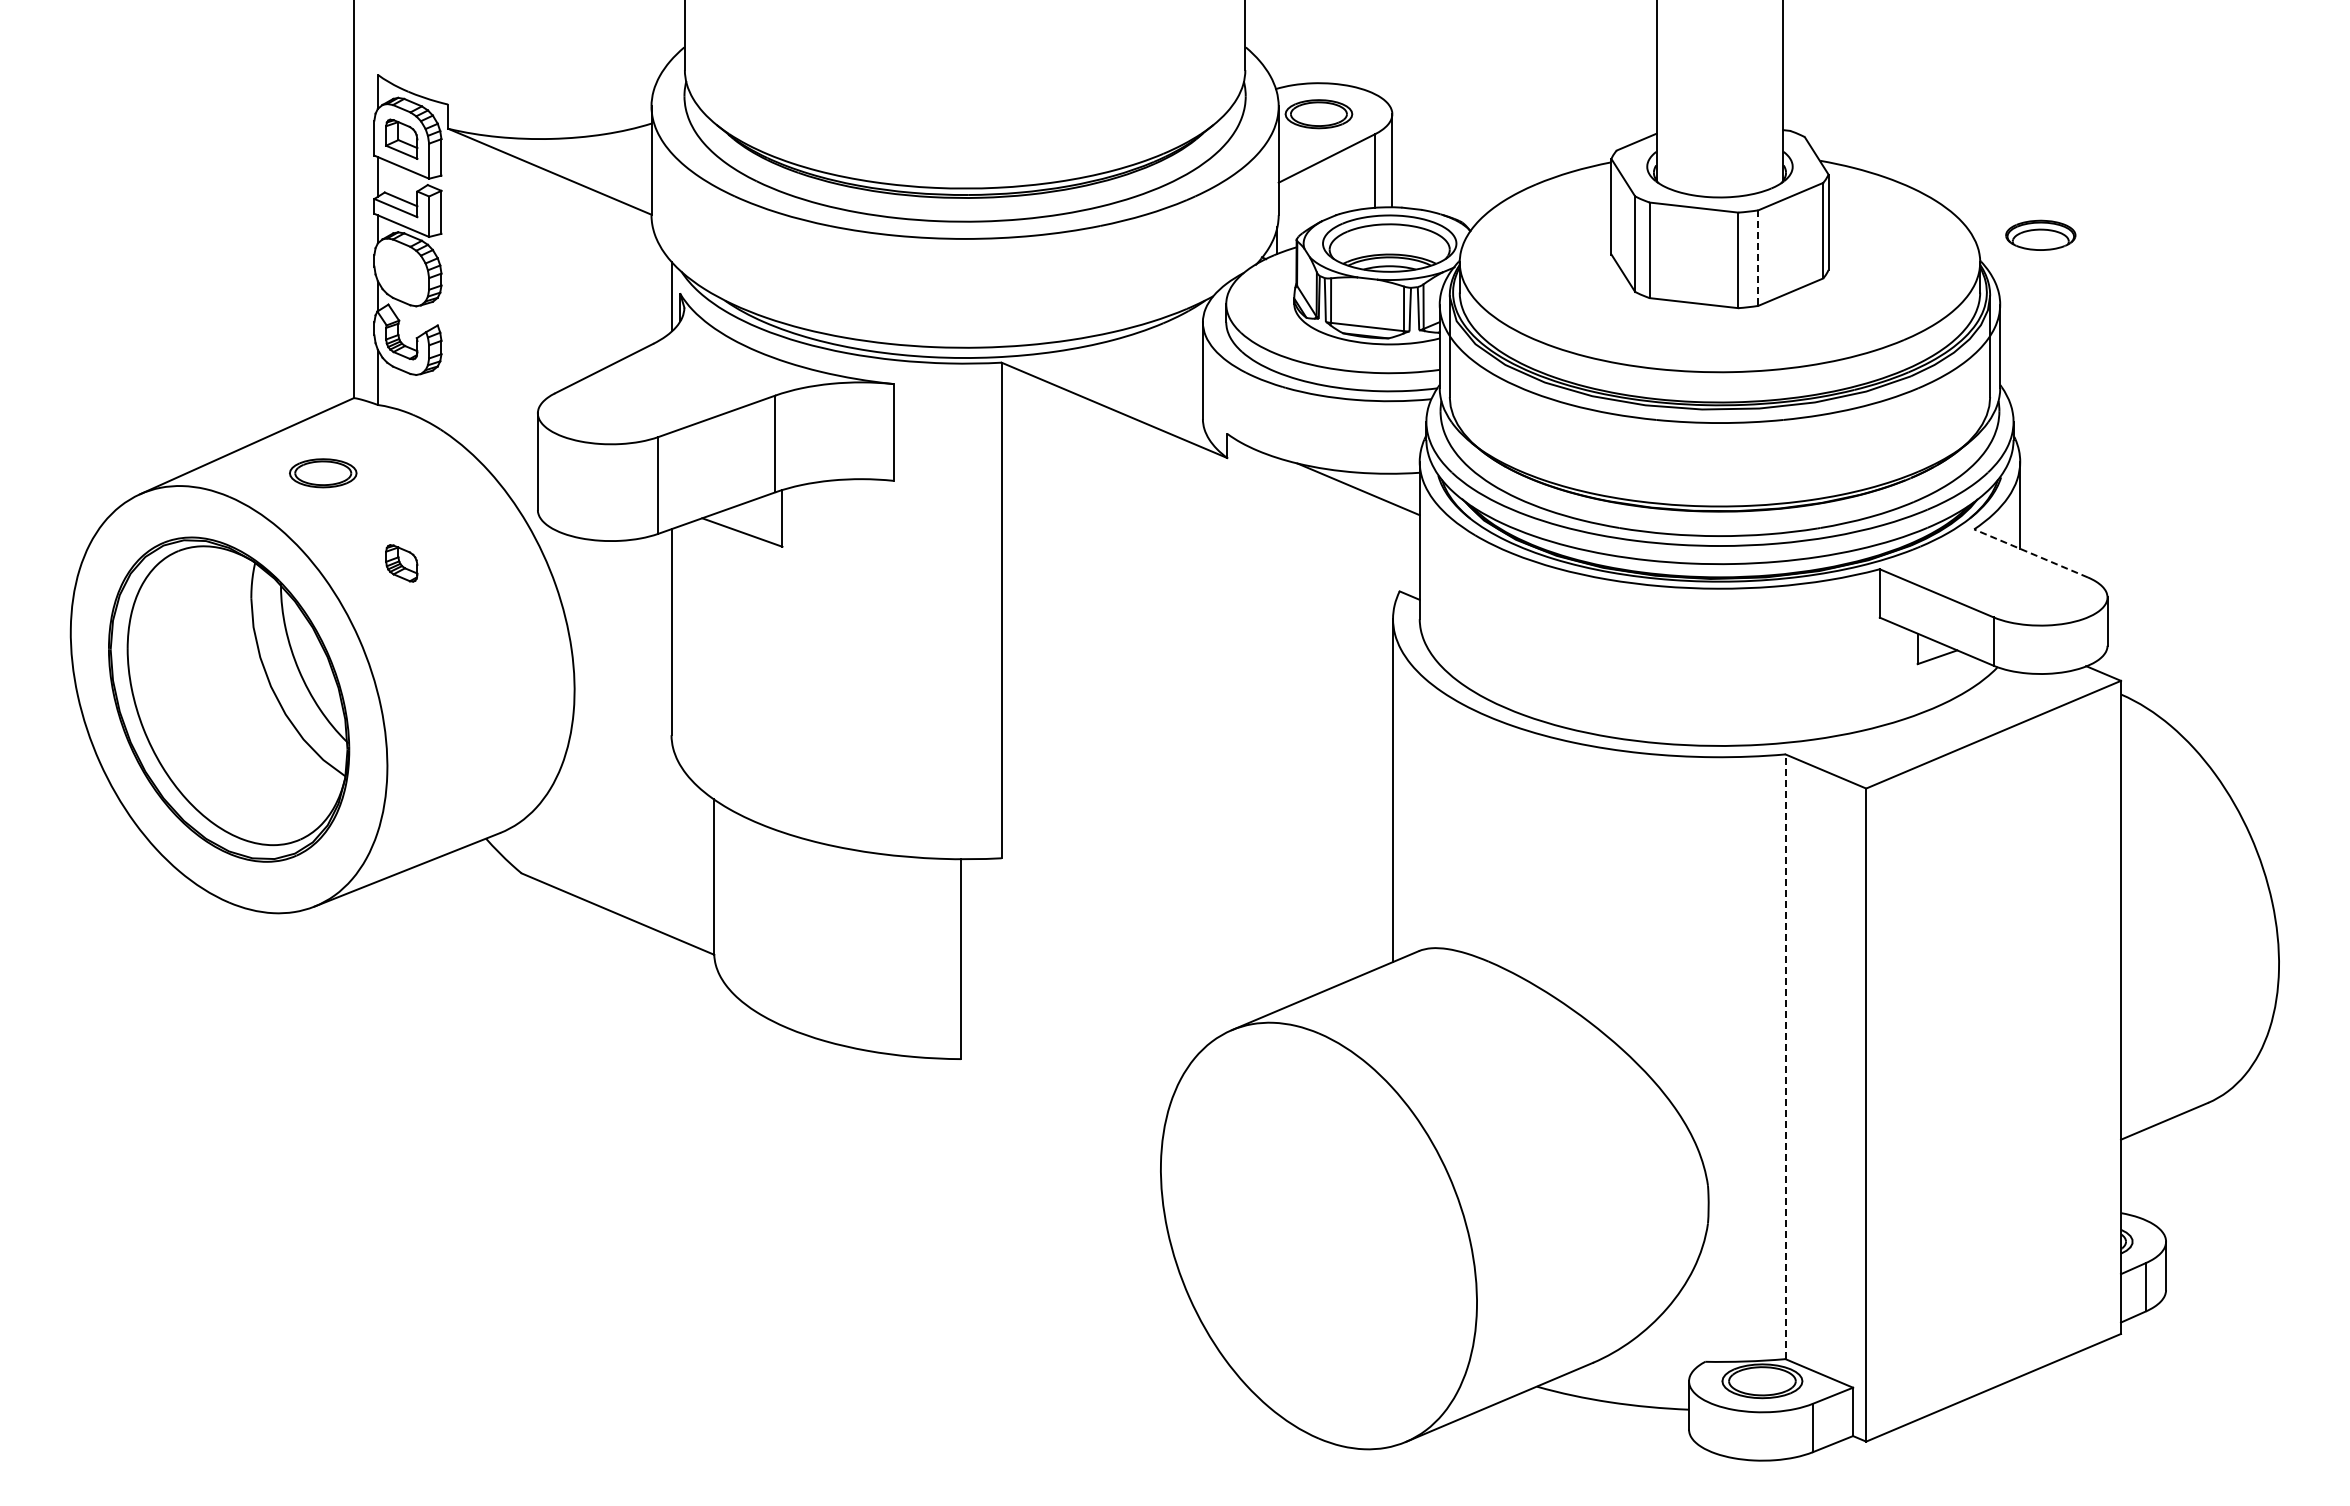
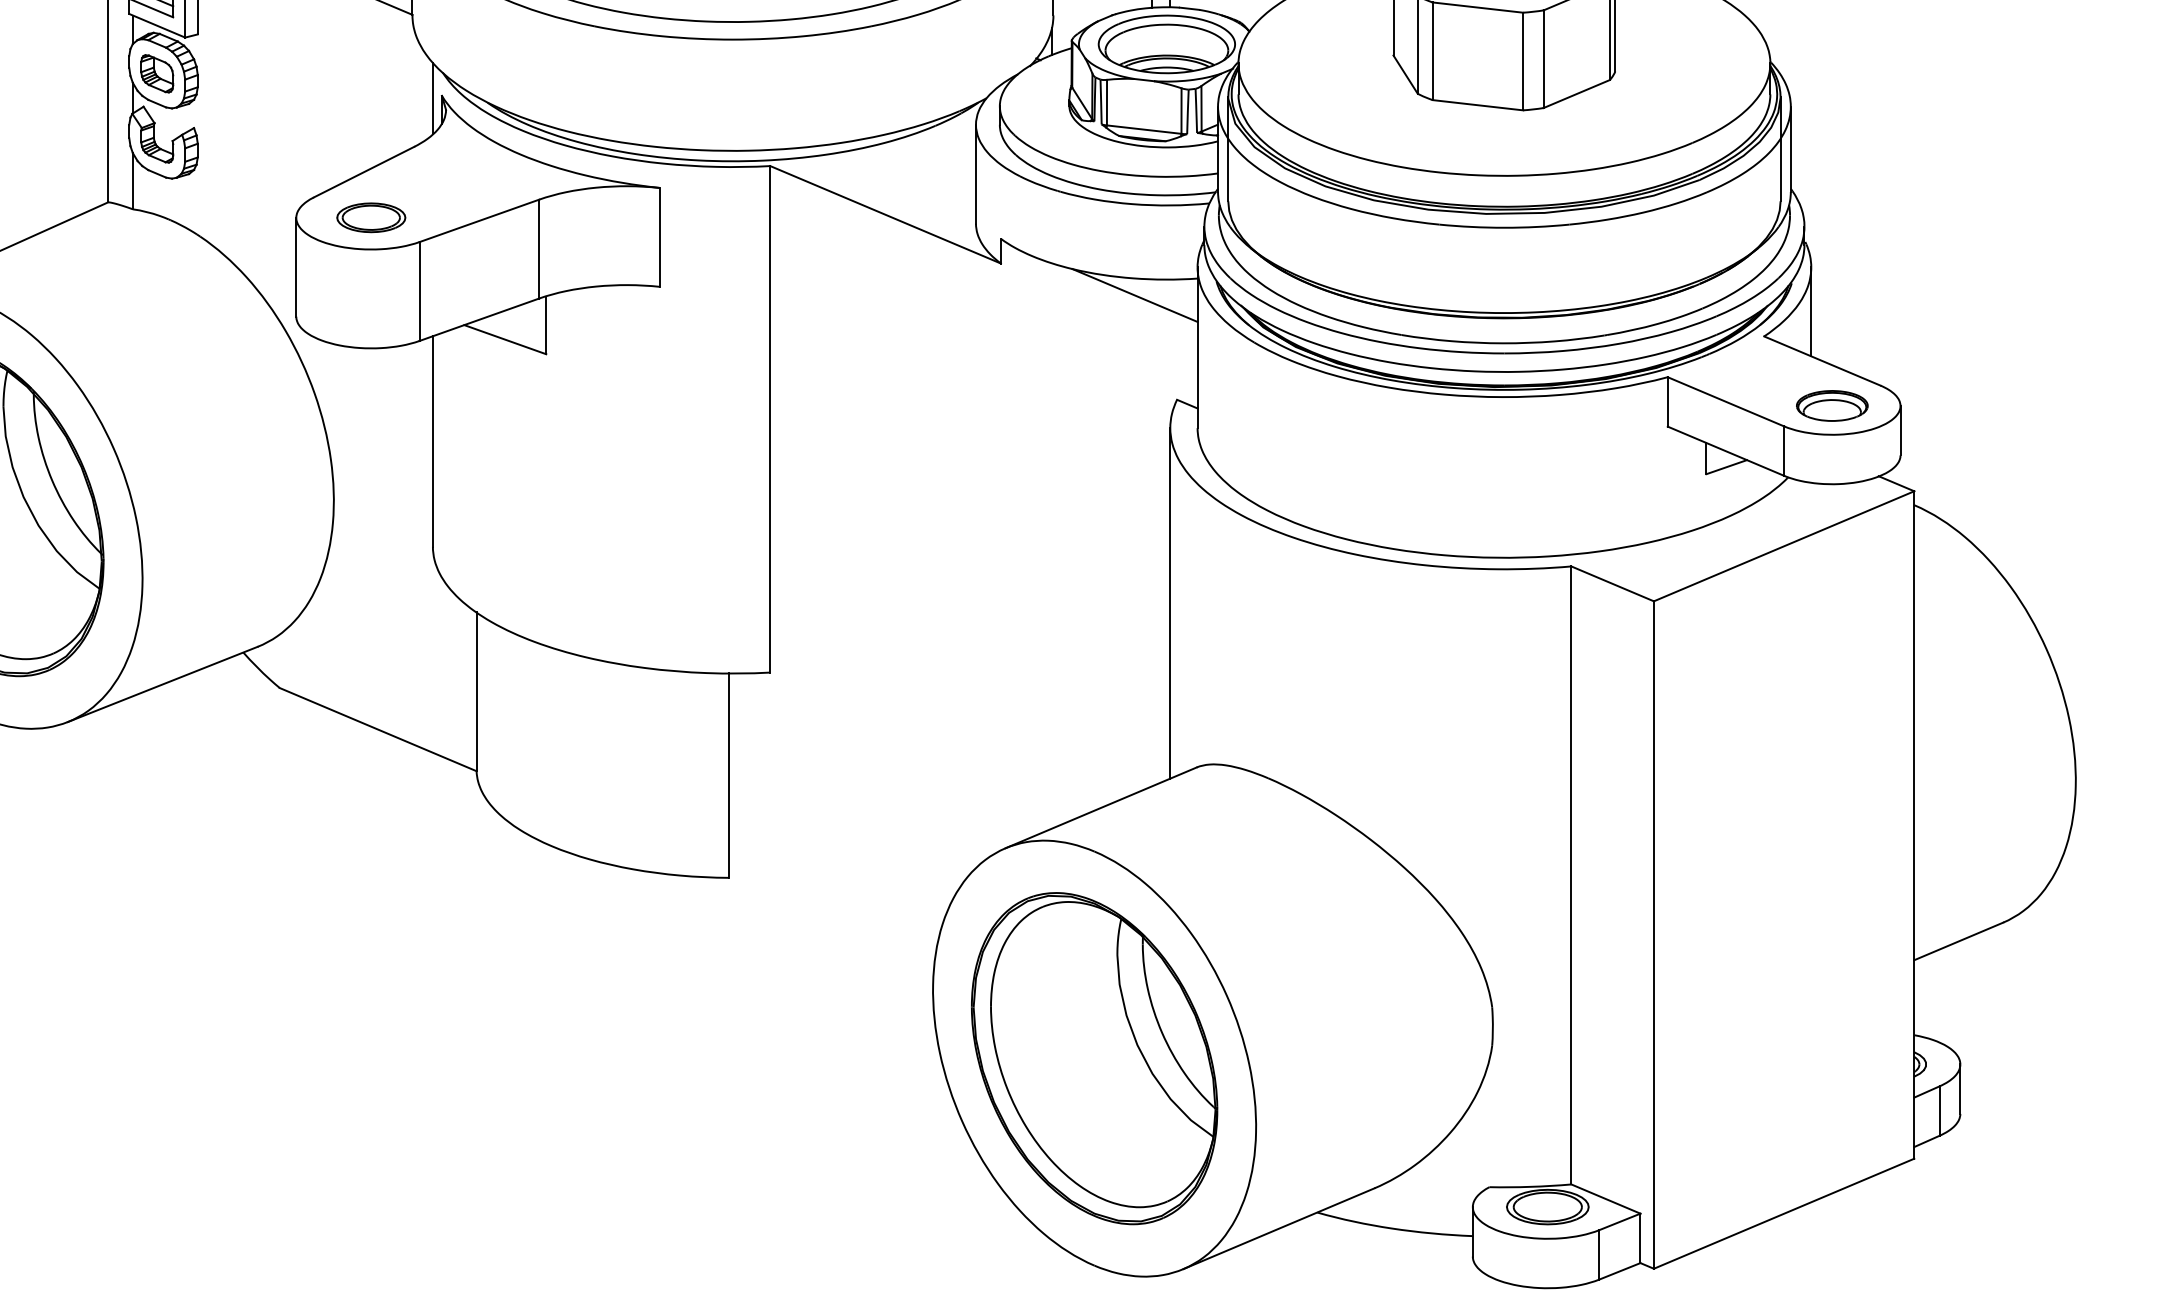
part: (2040, 234) -> (1832, 405), moved
line: (1758, 258) -> (1543, 59), dashed -> solid
part: (323, 473) -> (371, 218), moved
line: (2031, 553) -> (1822, 361), dashed -> solid
part: (401, 563) -> (156, 73), moved
line: (1785, 1056) -> (1571, 875), dashed -> solid
part: (1318, 1235) -> (1094, 1058), added

